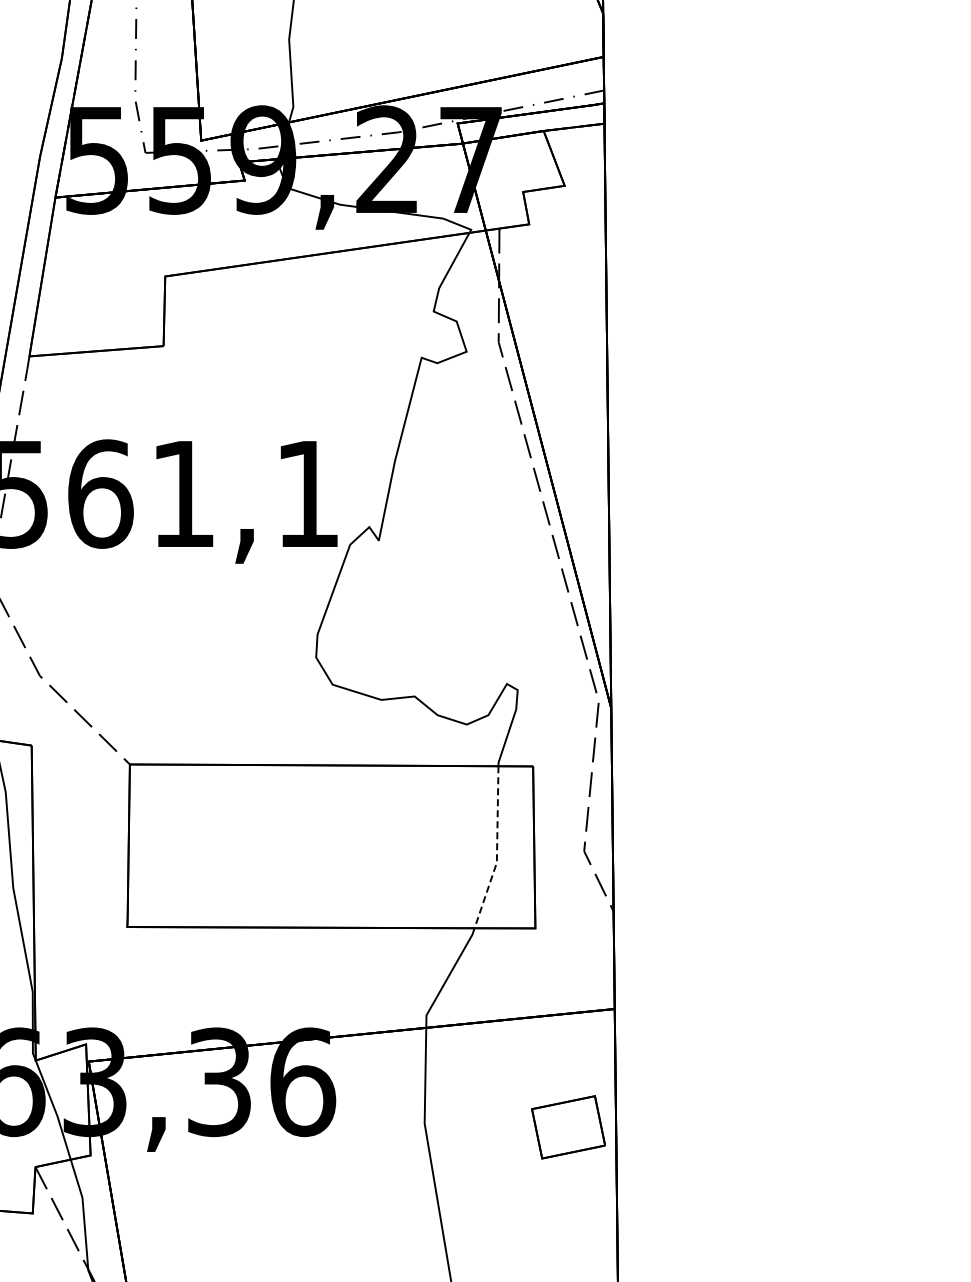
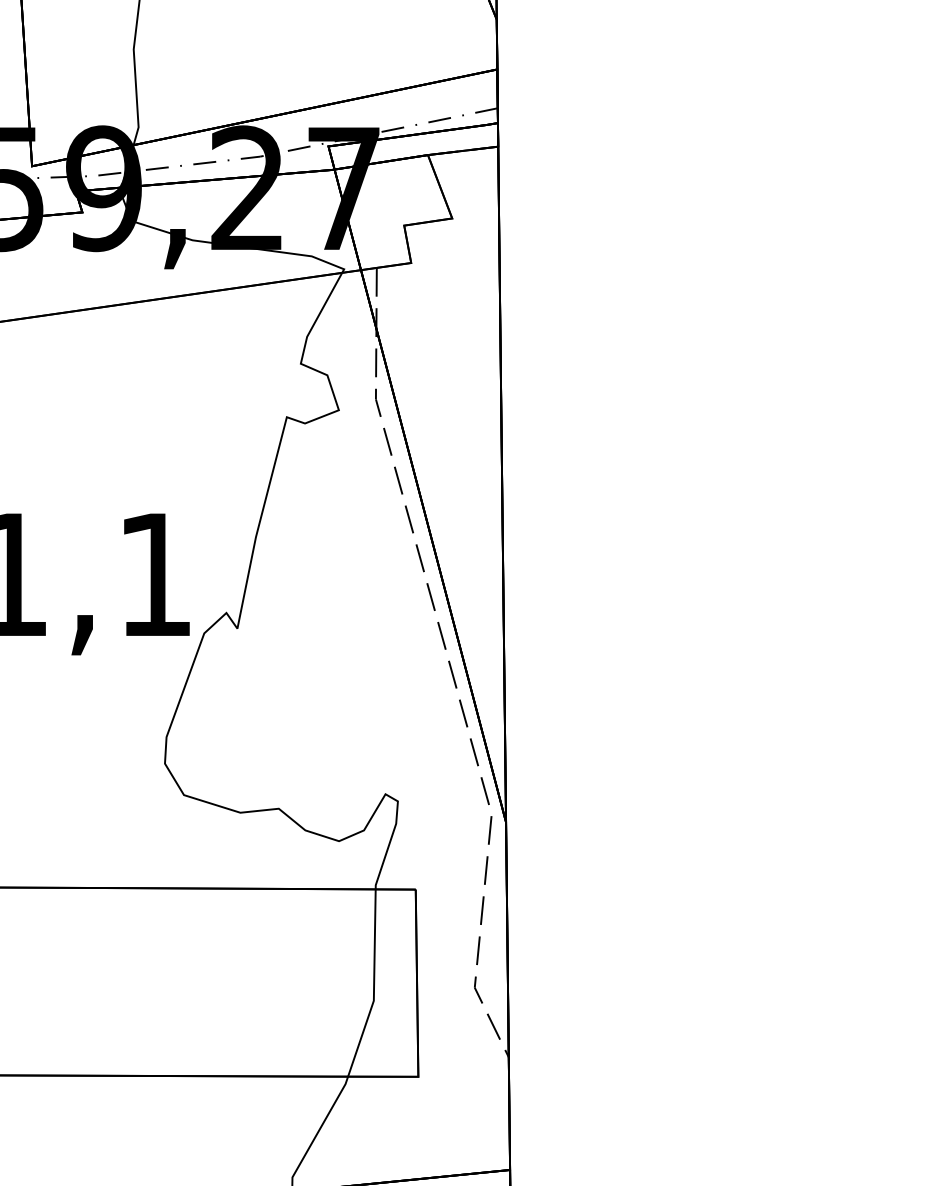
line: (497, 849) -> (374, 985), dashed -> solid

